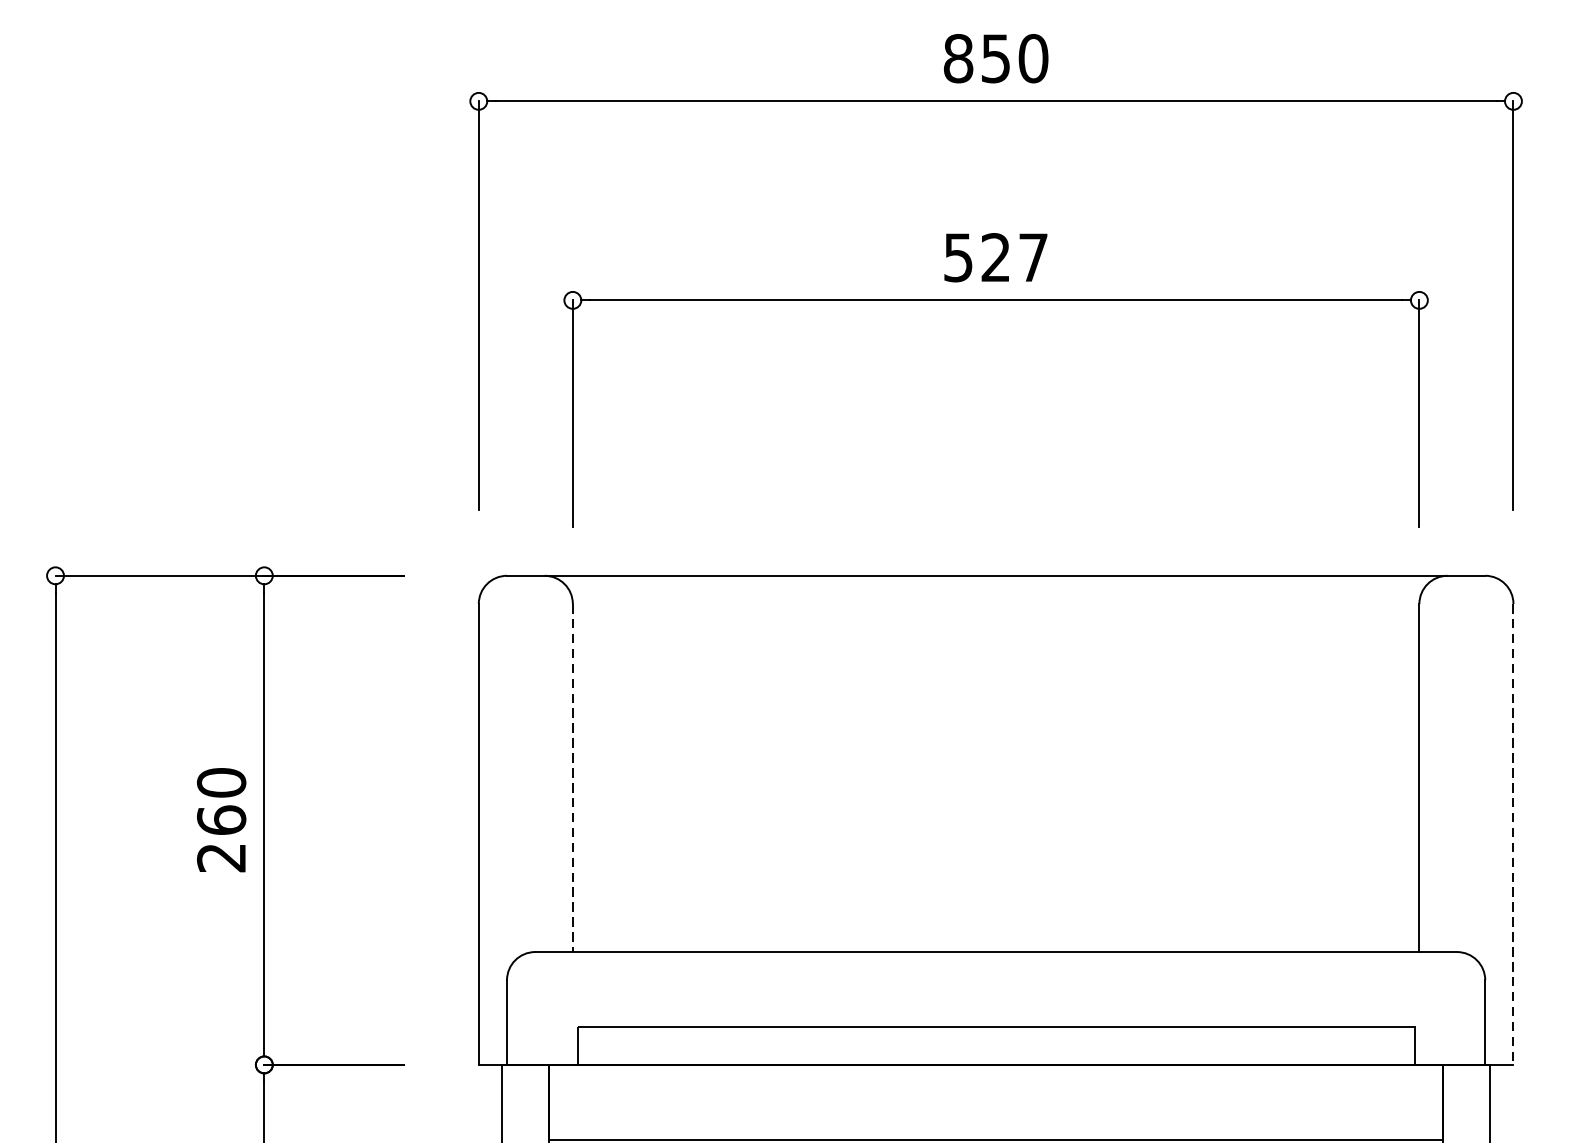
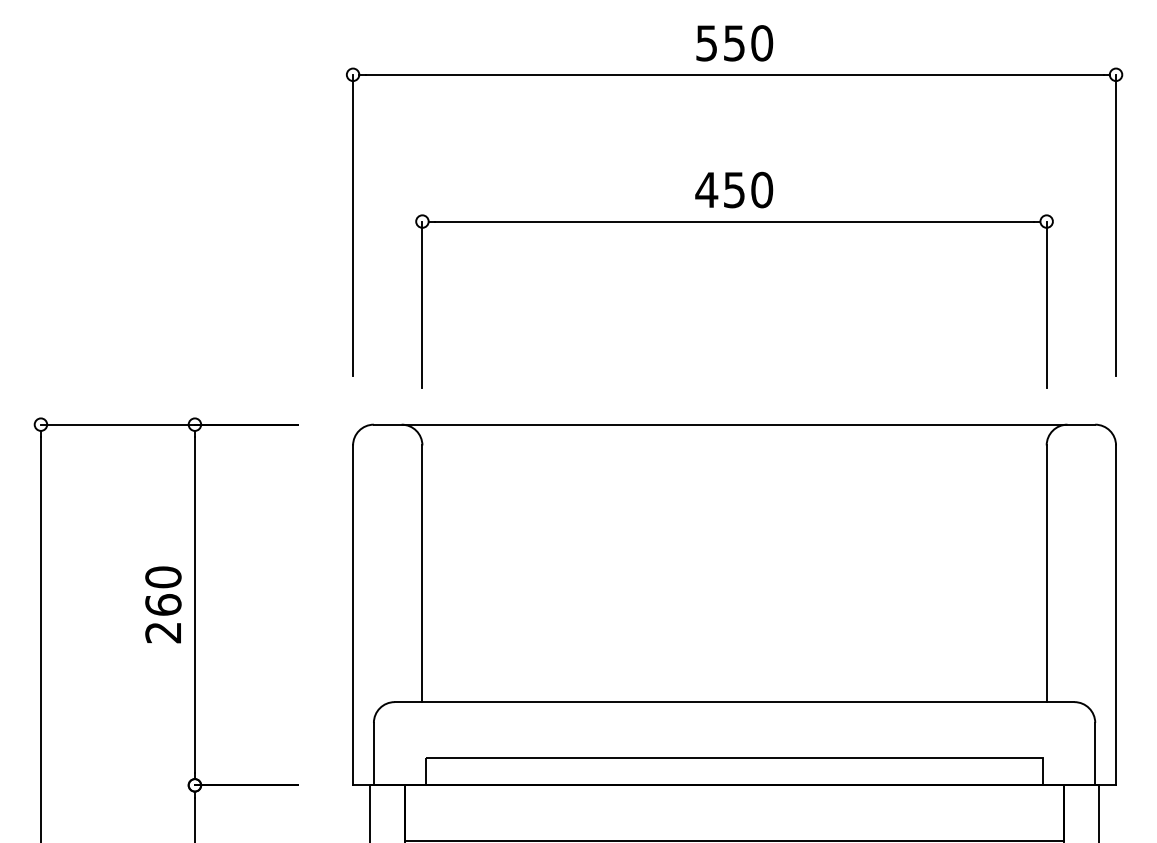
text: (958, 58) -> (706, 43), 850 -> 550
text: (996, 256) -> (734, 189), 527 -> 450
line: (572, 778) -> (422, 574), dashed -> solid
line: (1514, 834) -> (1116, 615), dashed -> solid

